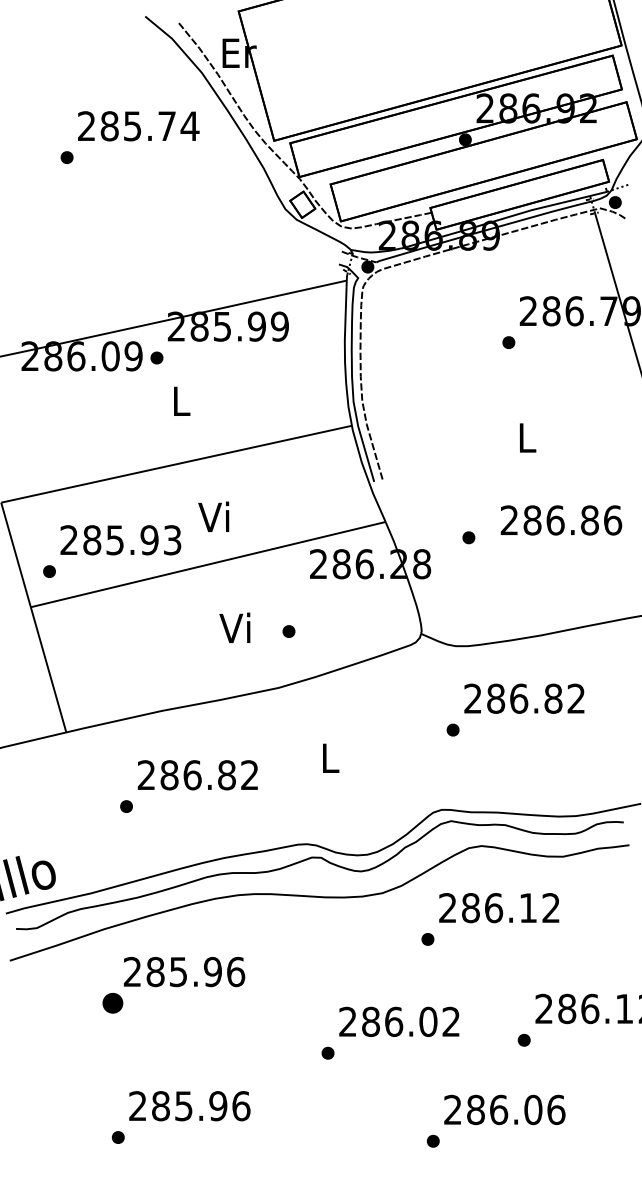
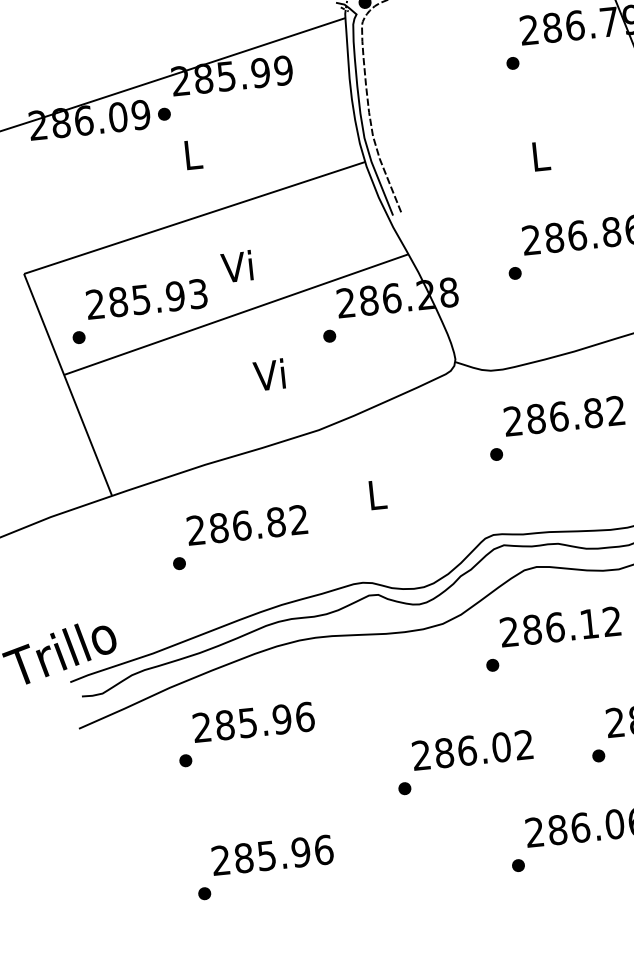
part: (468, 537) -> (514, 273), moved
part: (288, 631) -> (329, 336), moved
part: (112, 1003) -> (185, 760), size x0.62

